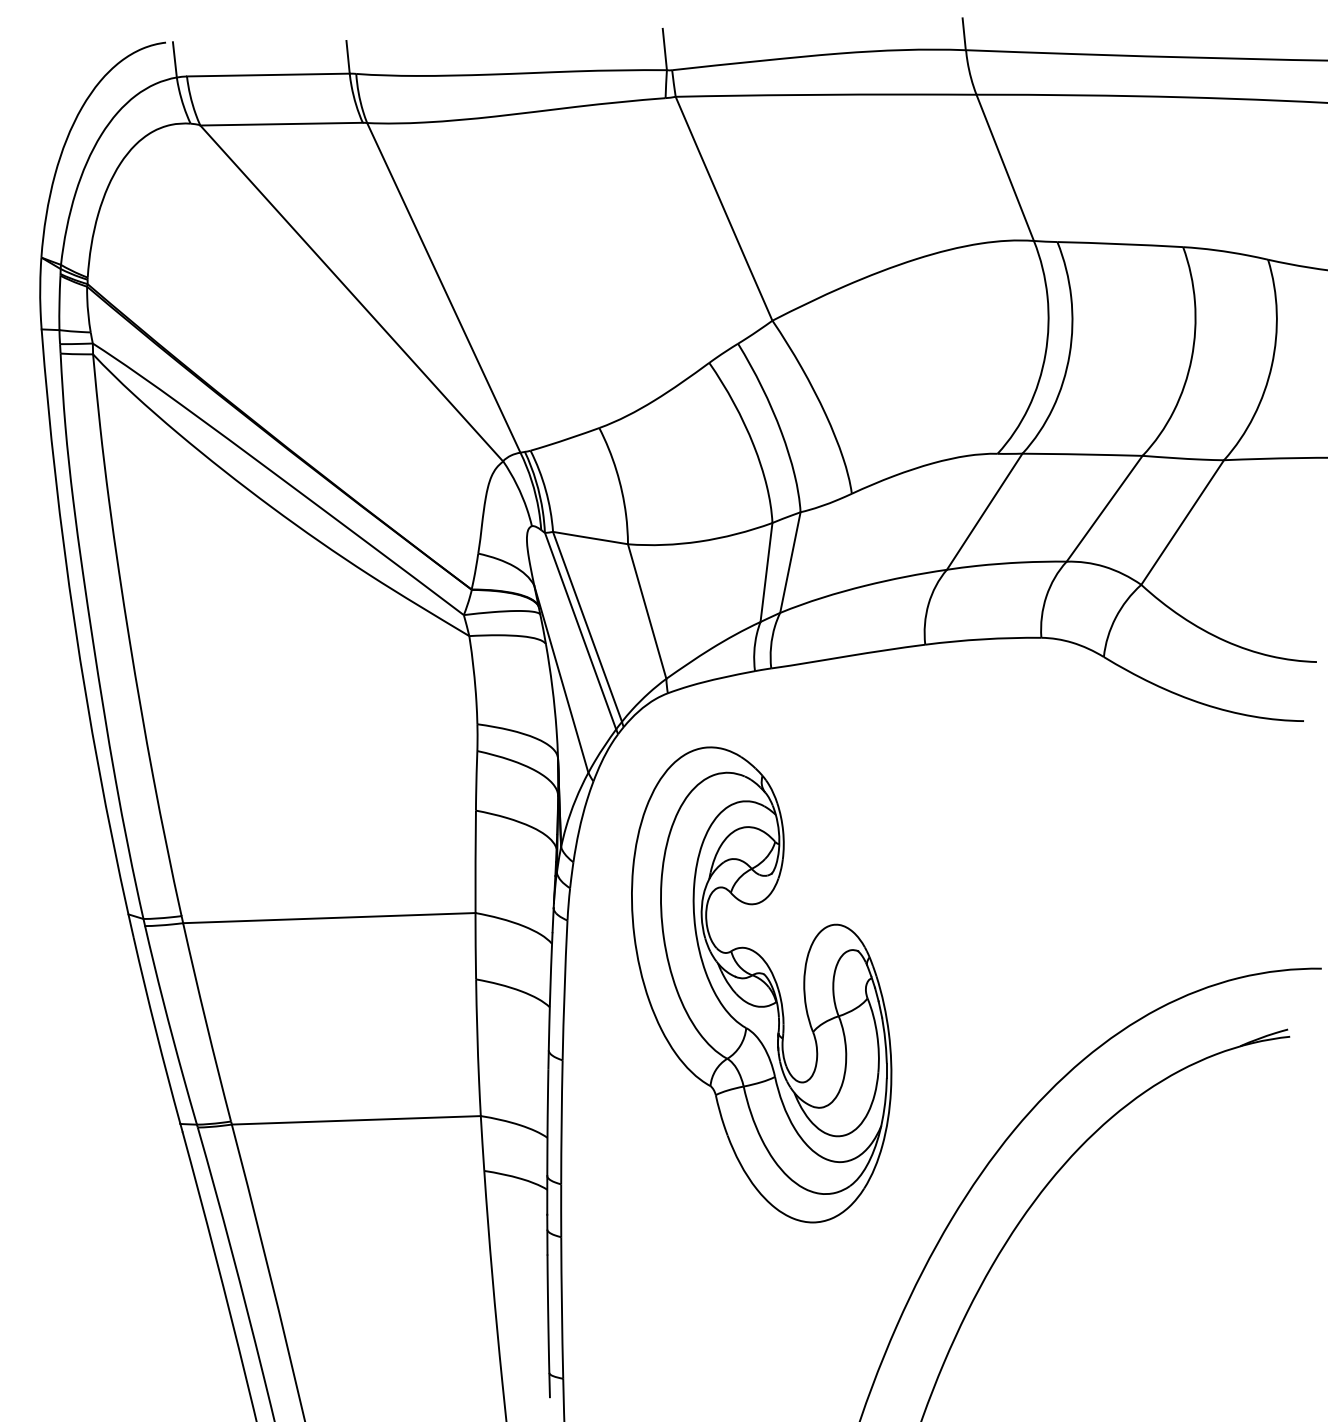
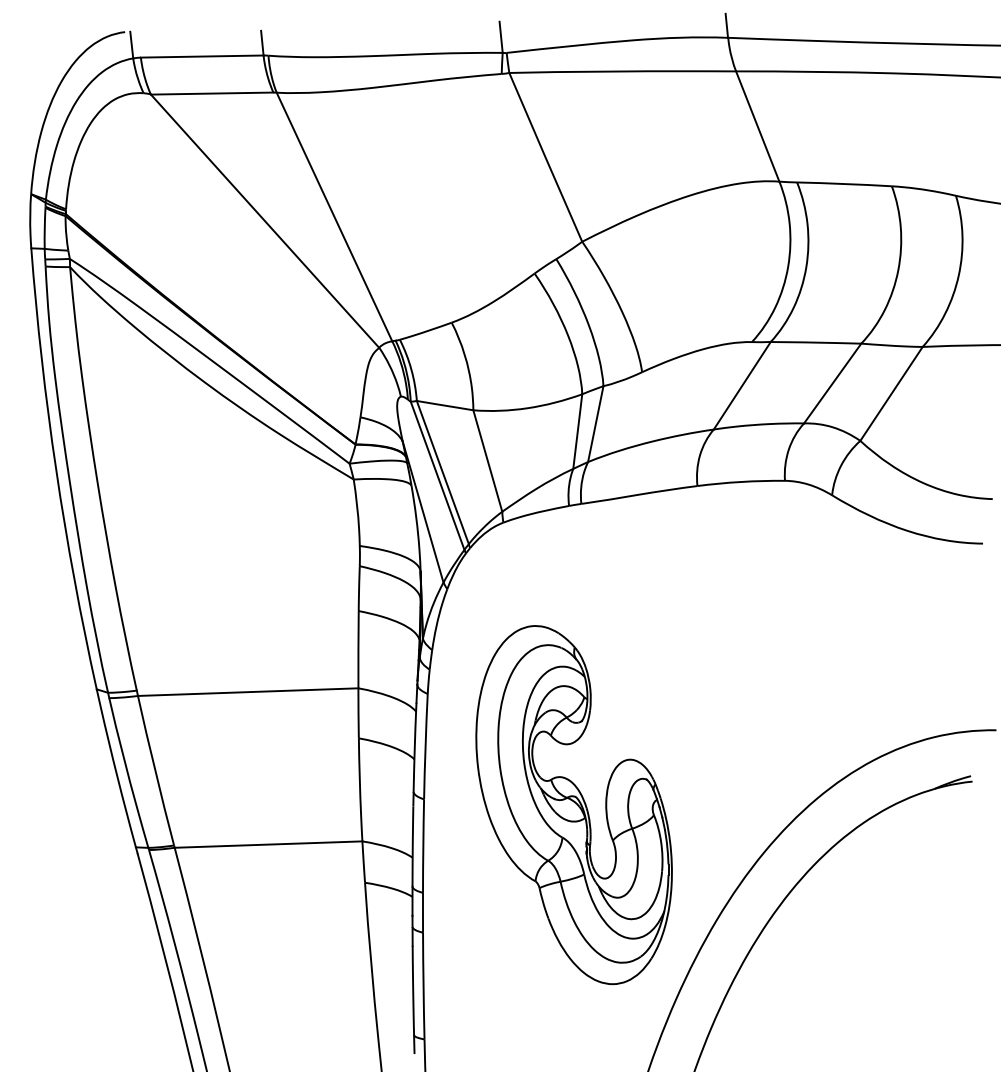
part: (761, 984) -> (574, 804), moved

